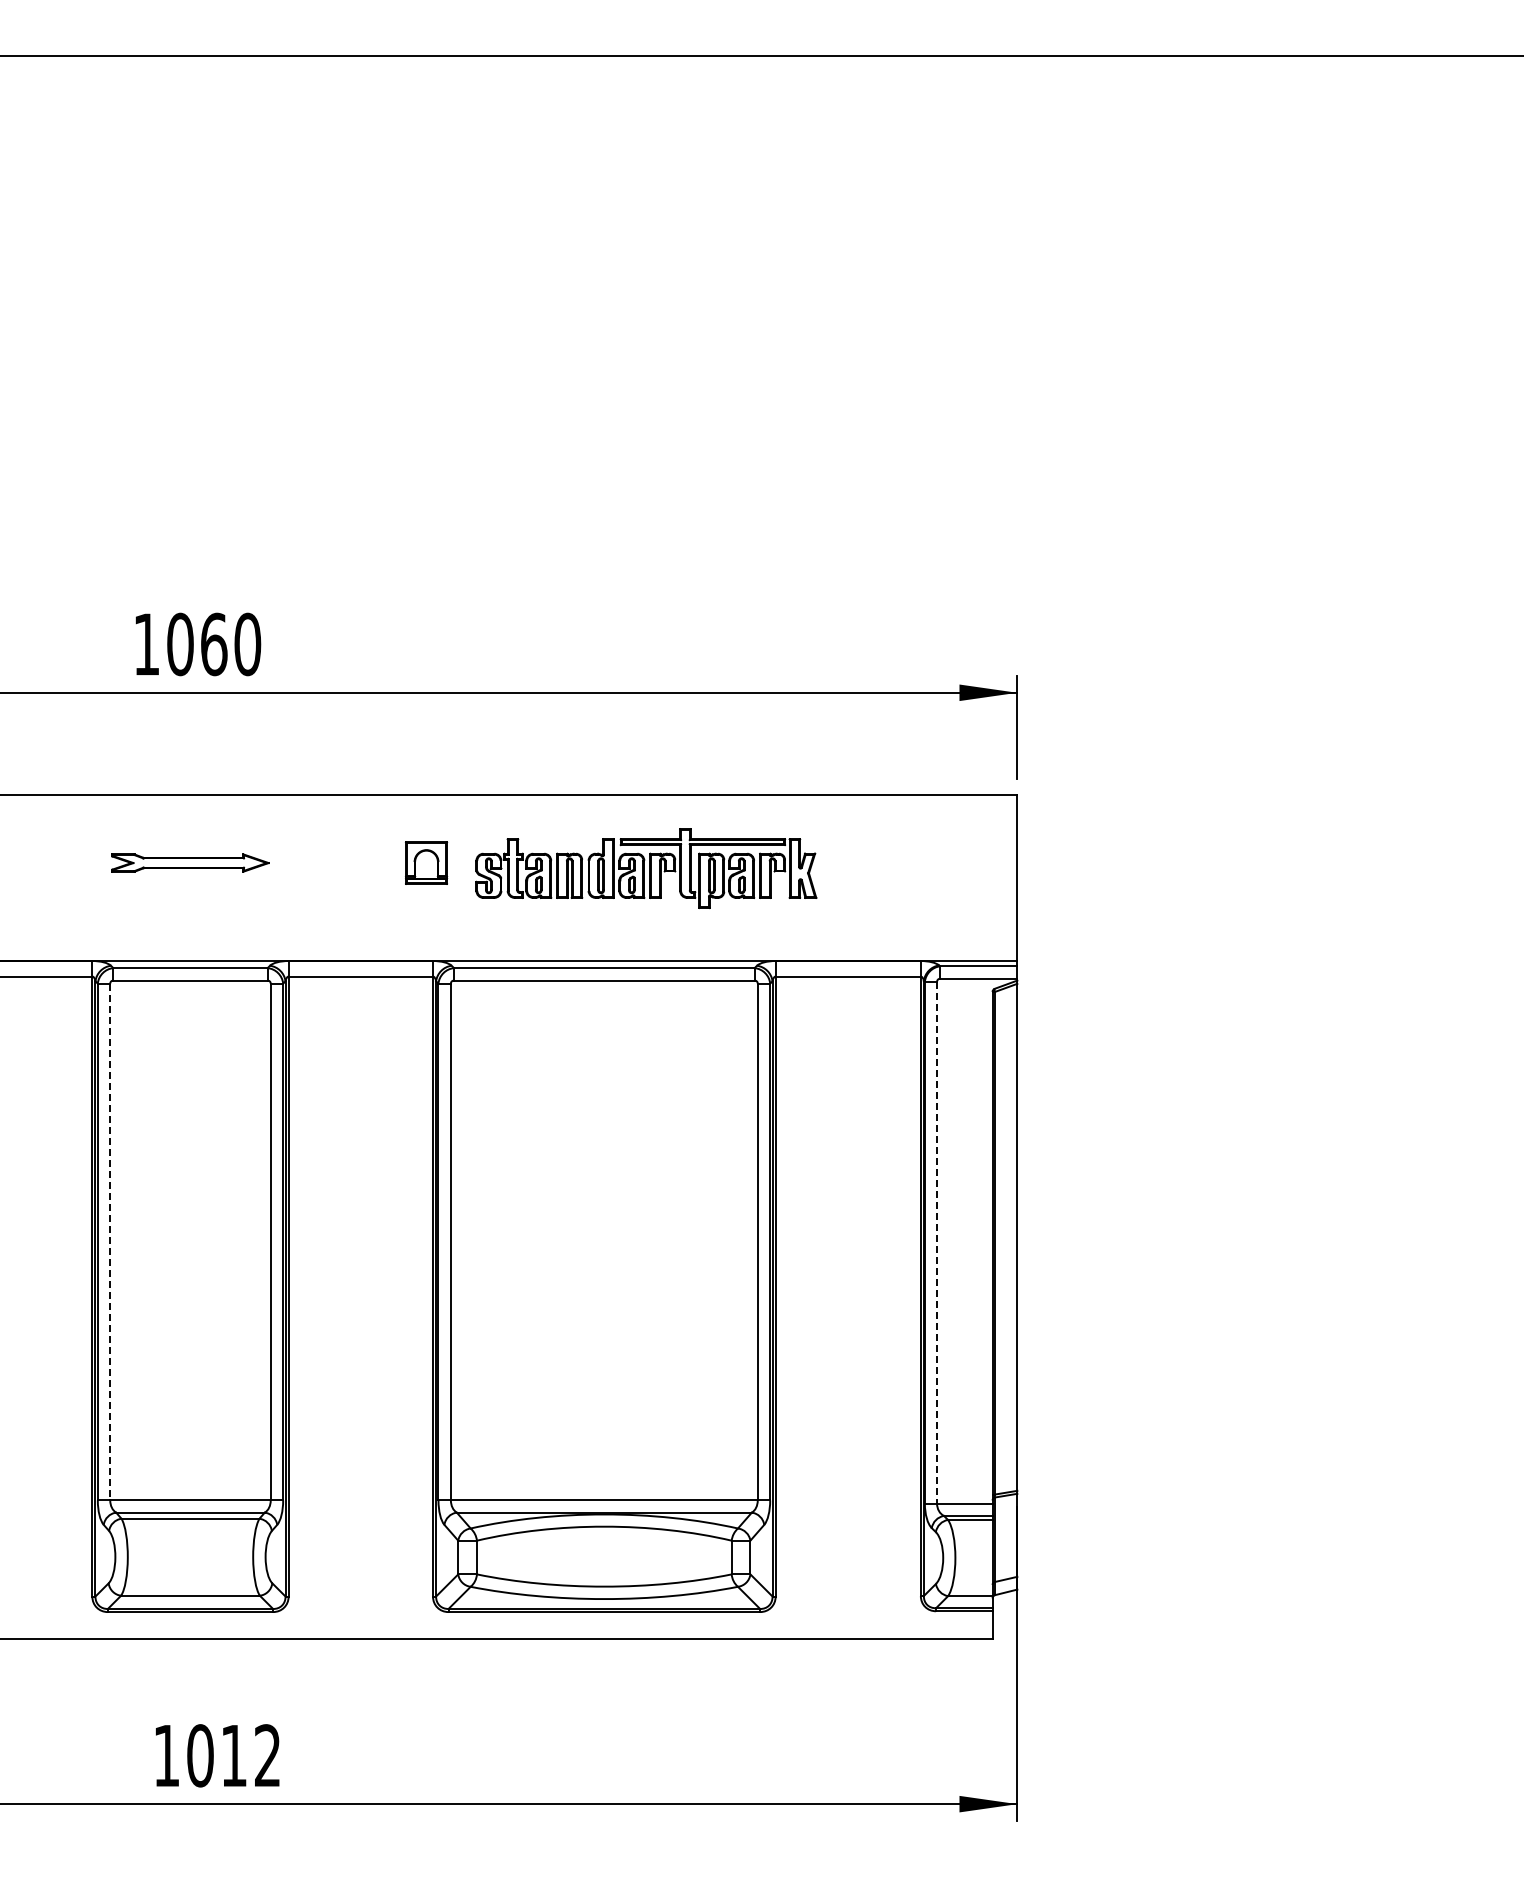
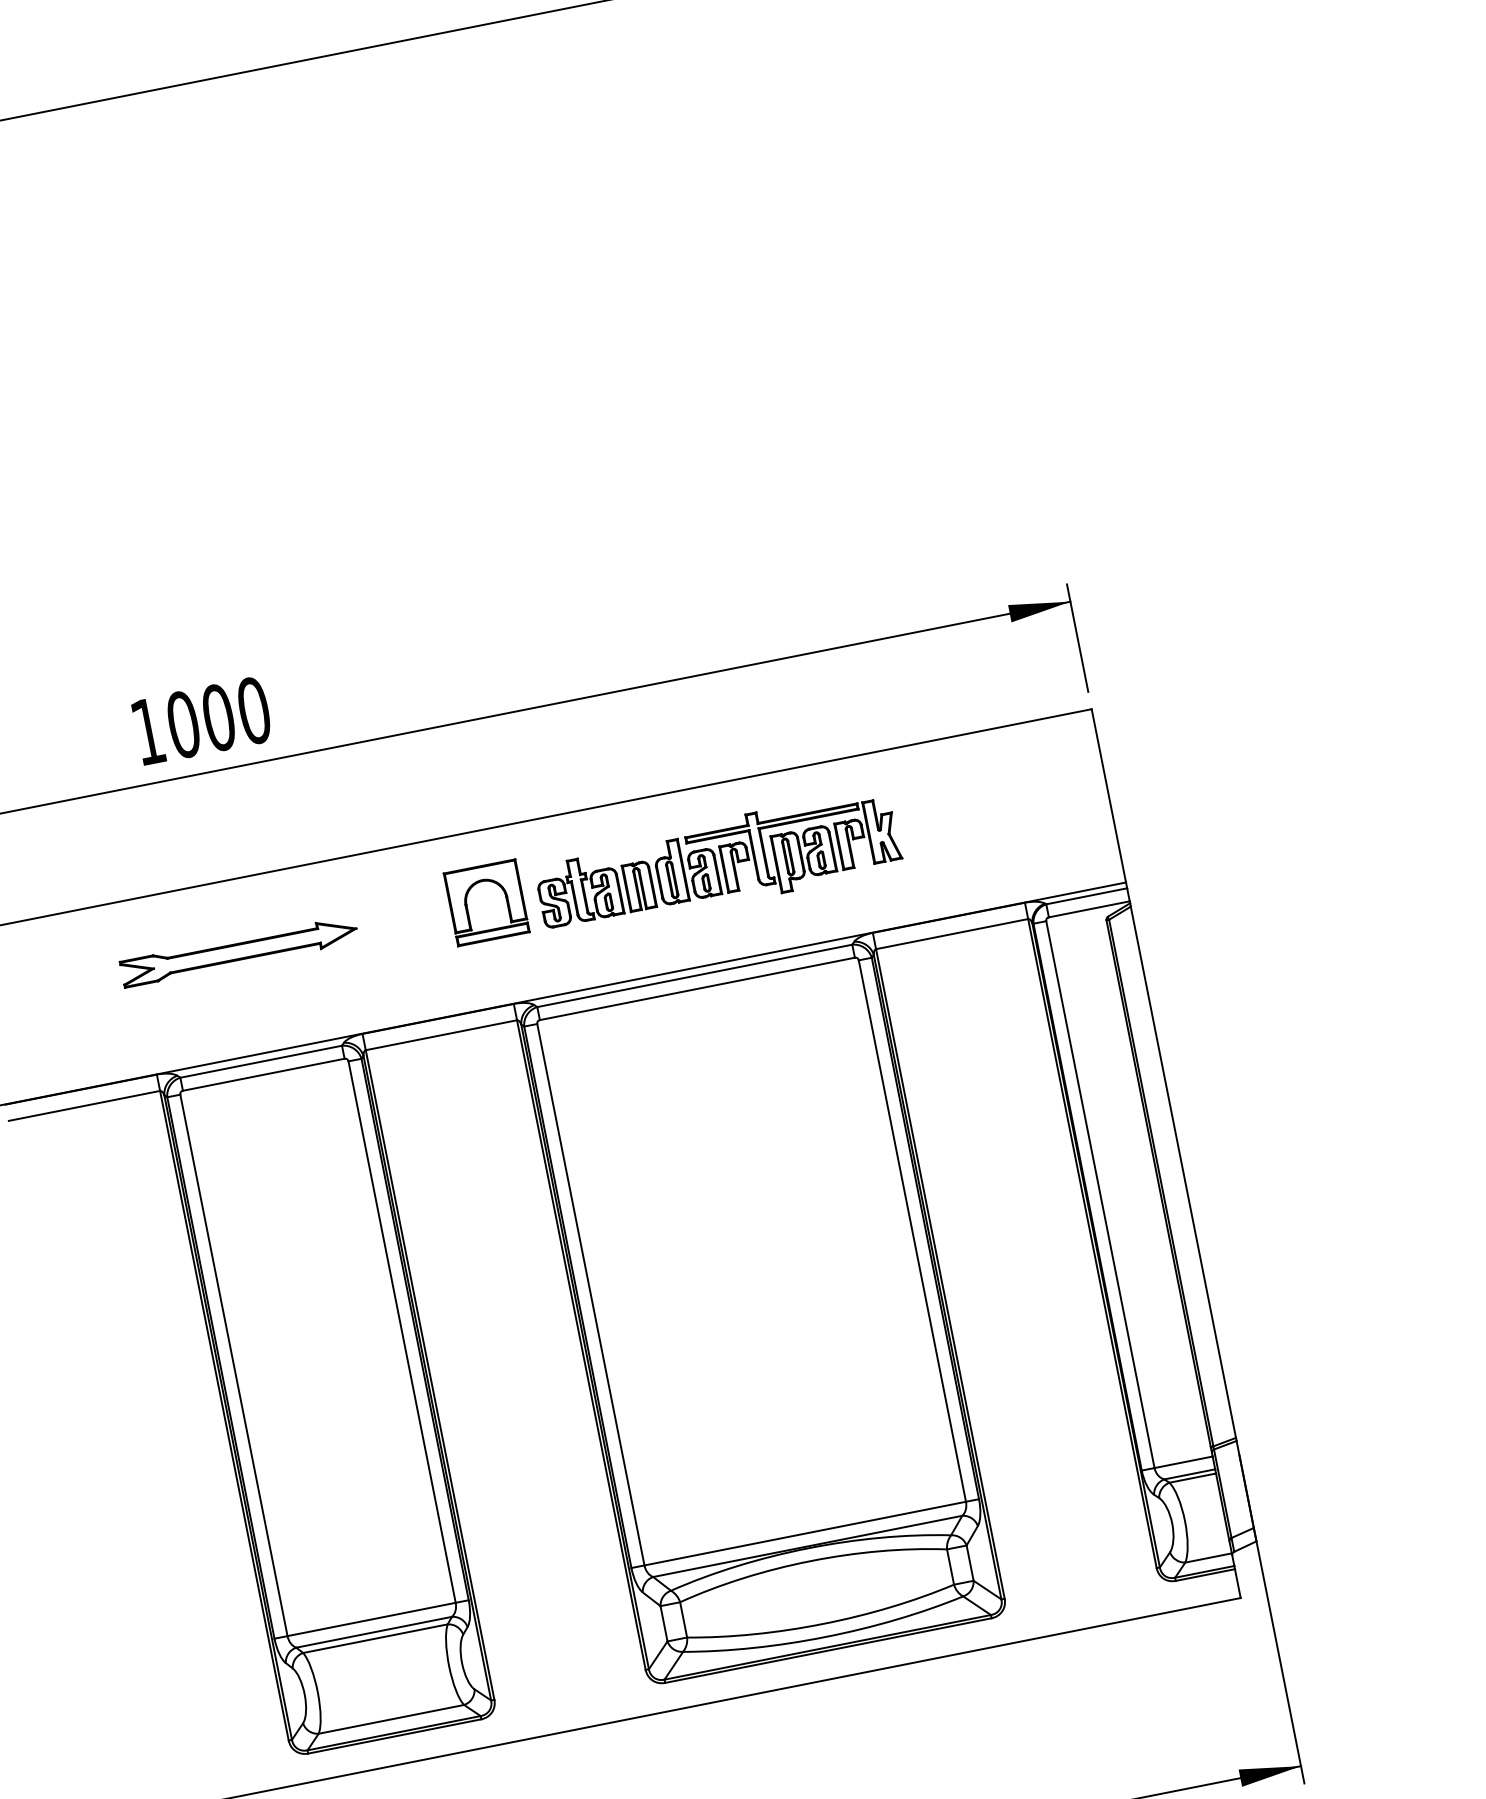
text: (213, 644) -> (218, 717), 1060 -> 1000
part: (190, 862) -> (239, 951), size x1.43
part: (426, 862) -> (486, 902), size x1.67
line: (110, 1242) -> (234, 1365), dashed -> solid
line: (937, 1242) -> (1100, 1194), dashed -> solid

